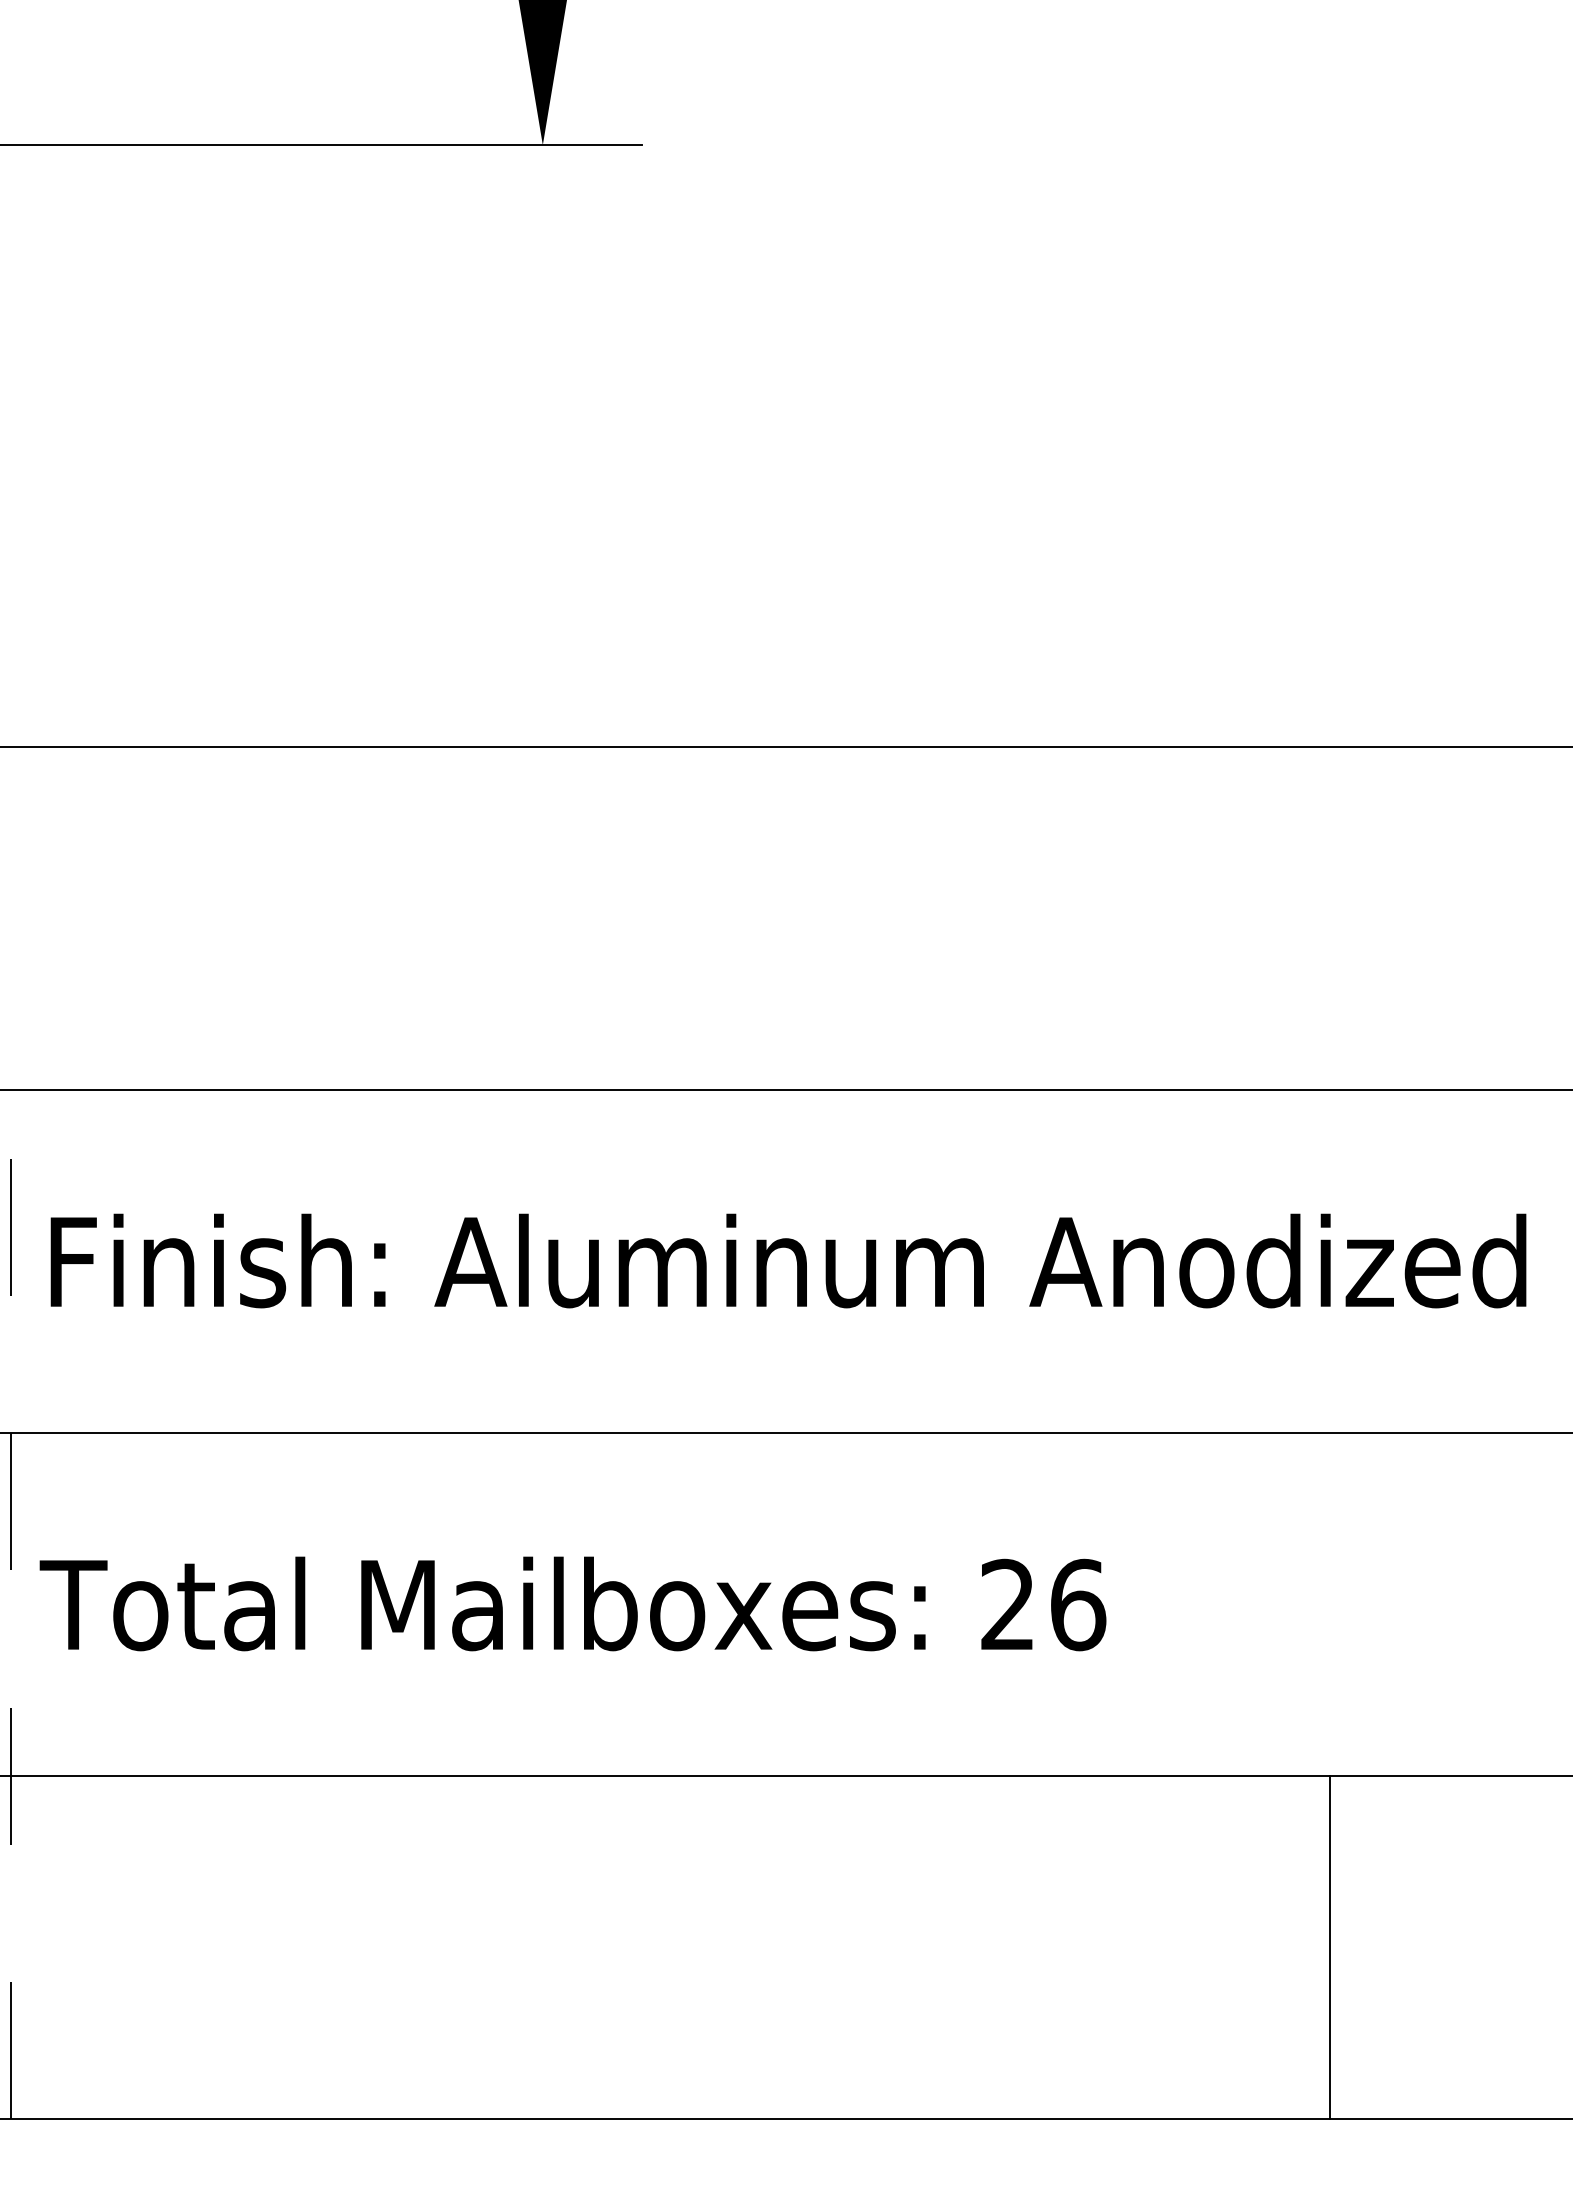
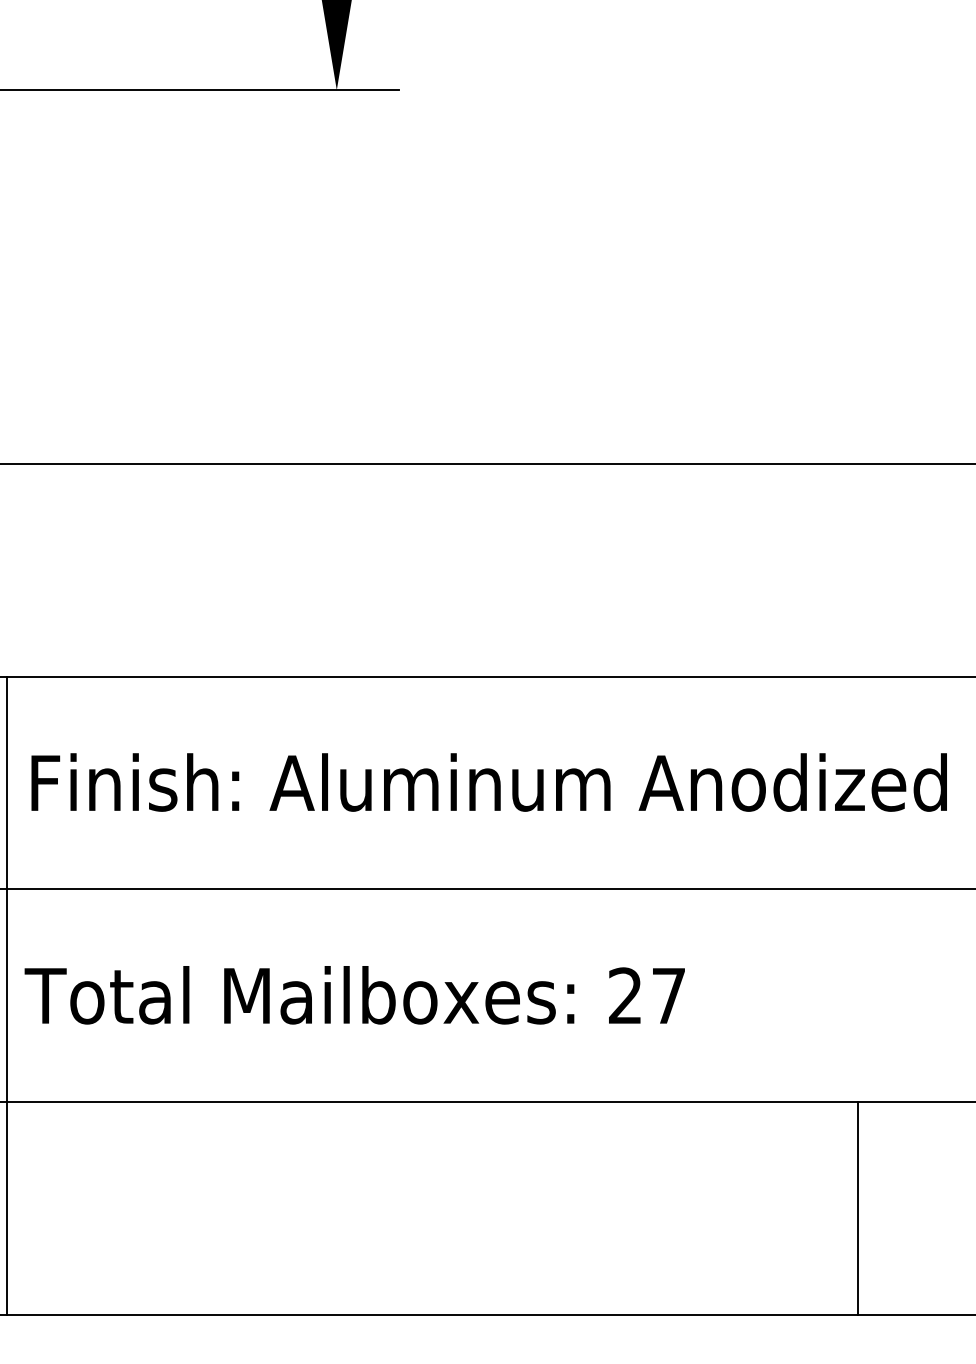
line: (10, 1604) -> (6, 995), dashed -> solid
text: (1079, 1604) -> (669, 995), 26 -> 27
line: (1328, 1947) -> (857, 1208), moved

